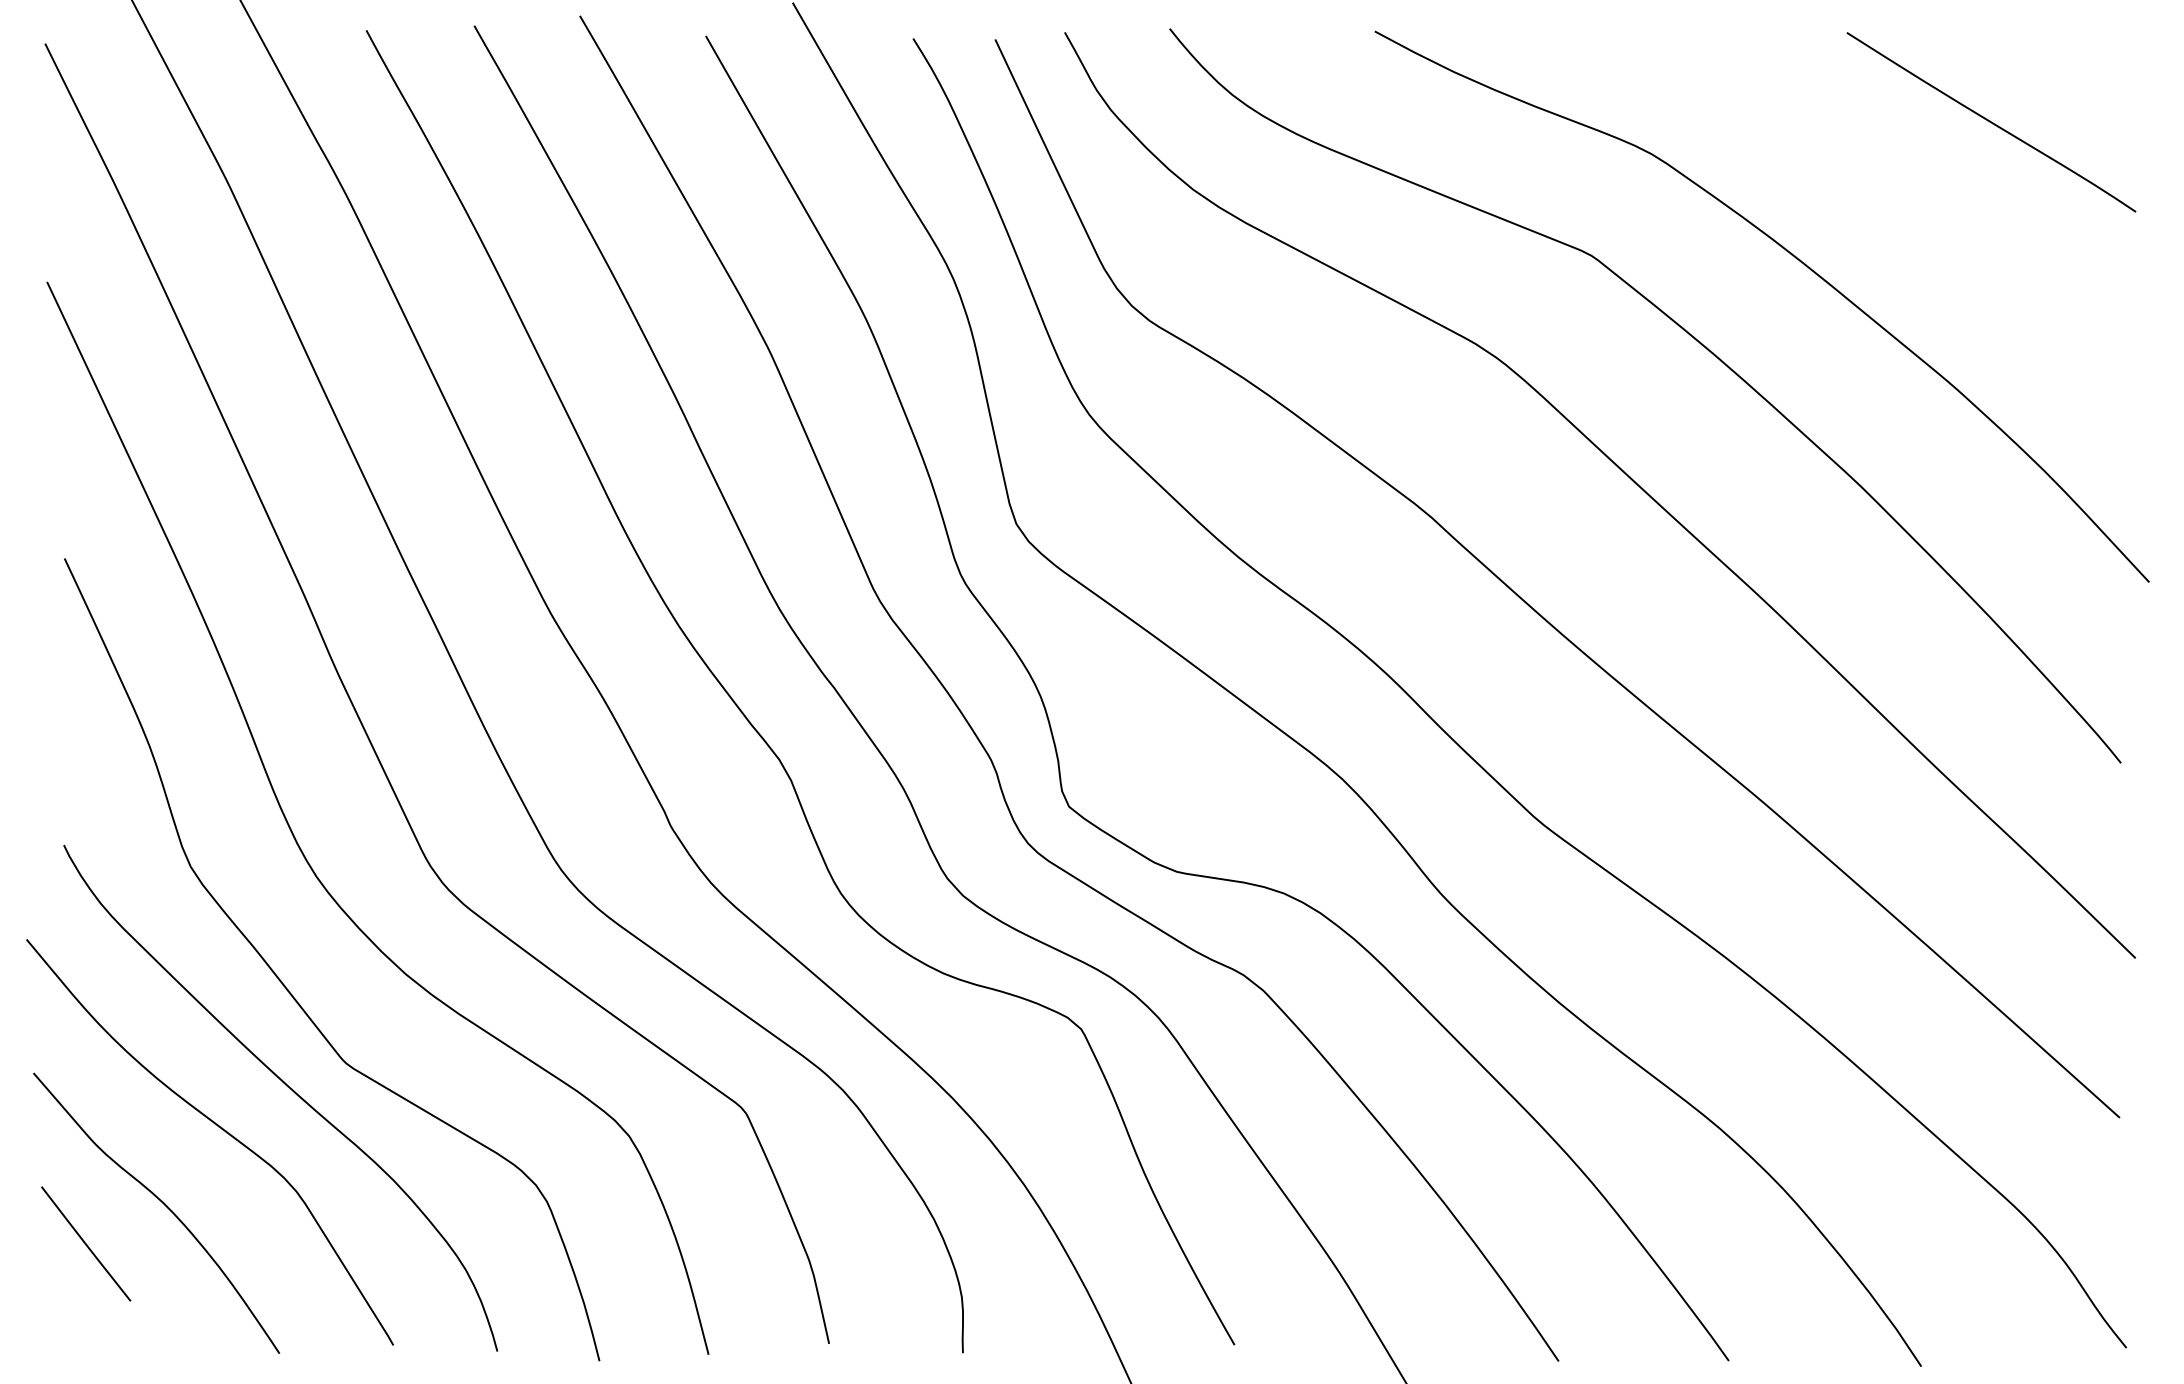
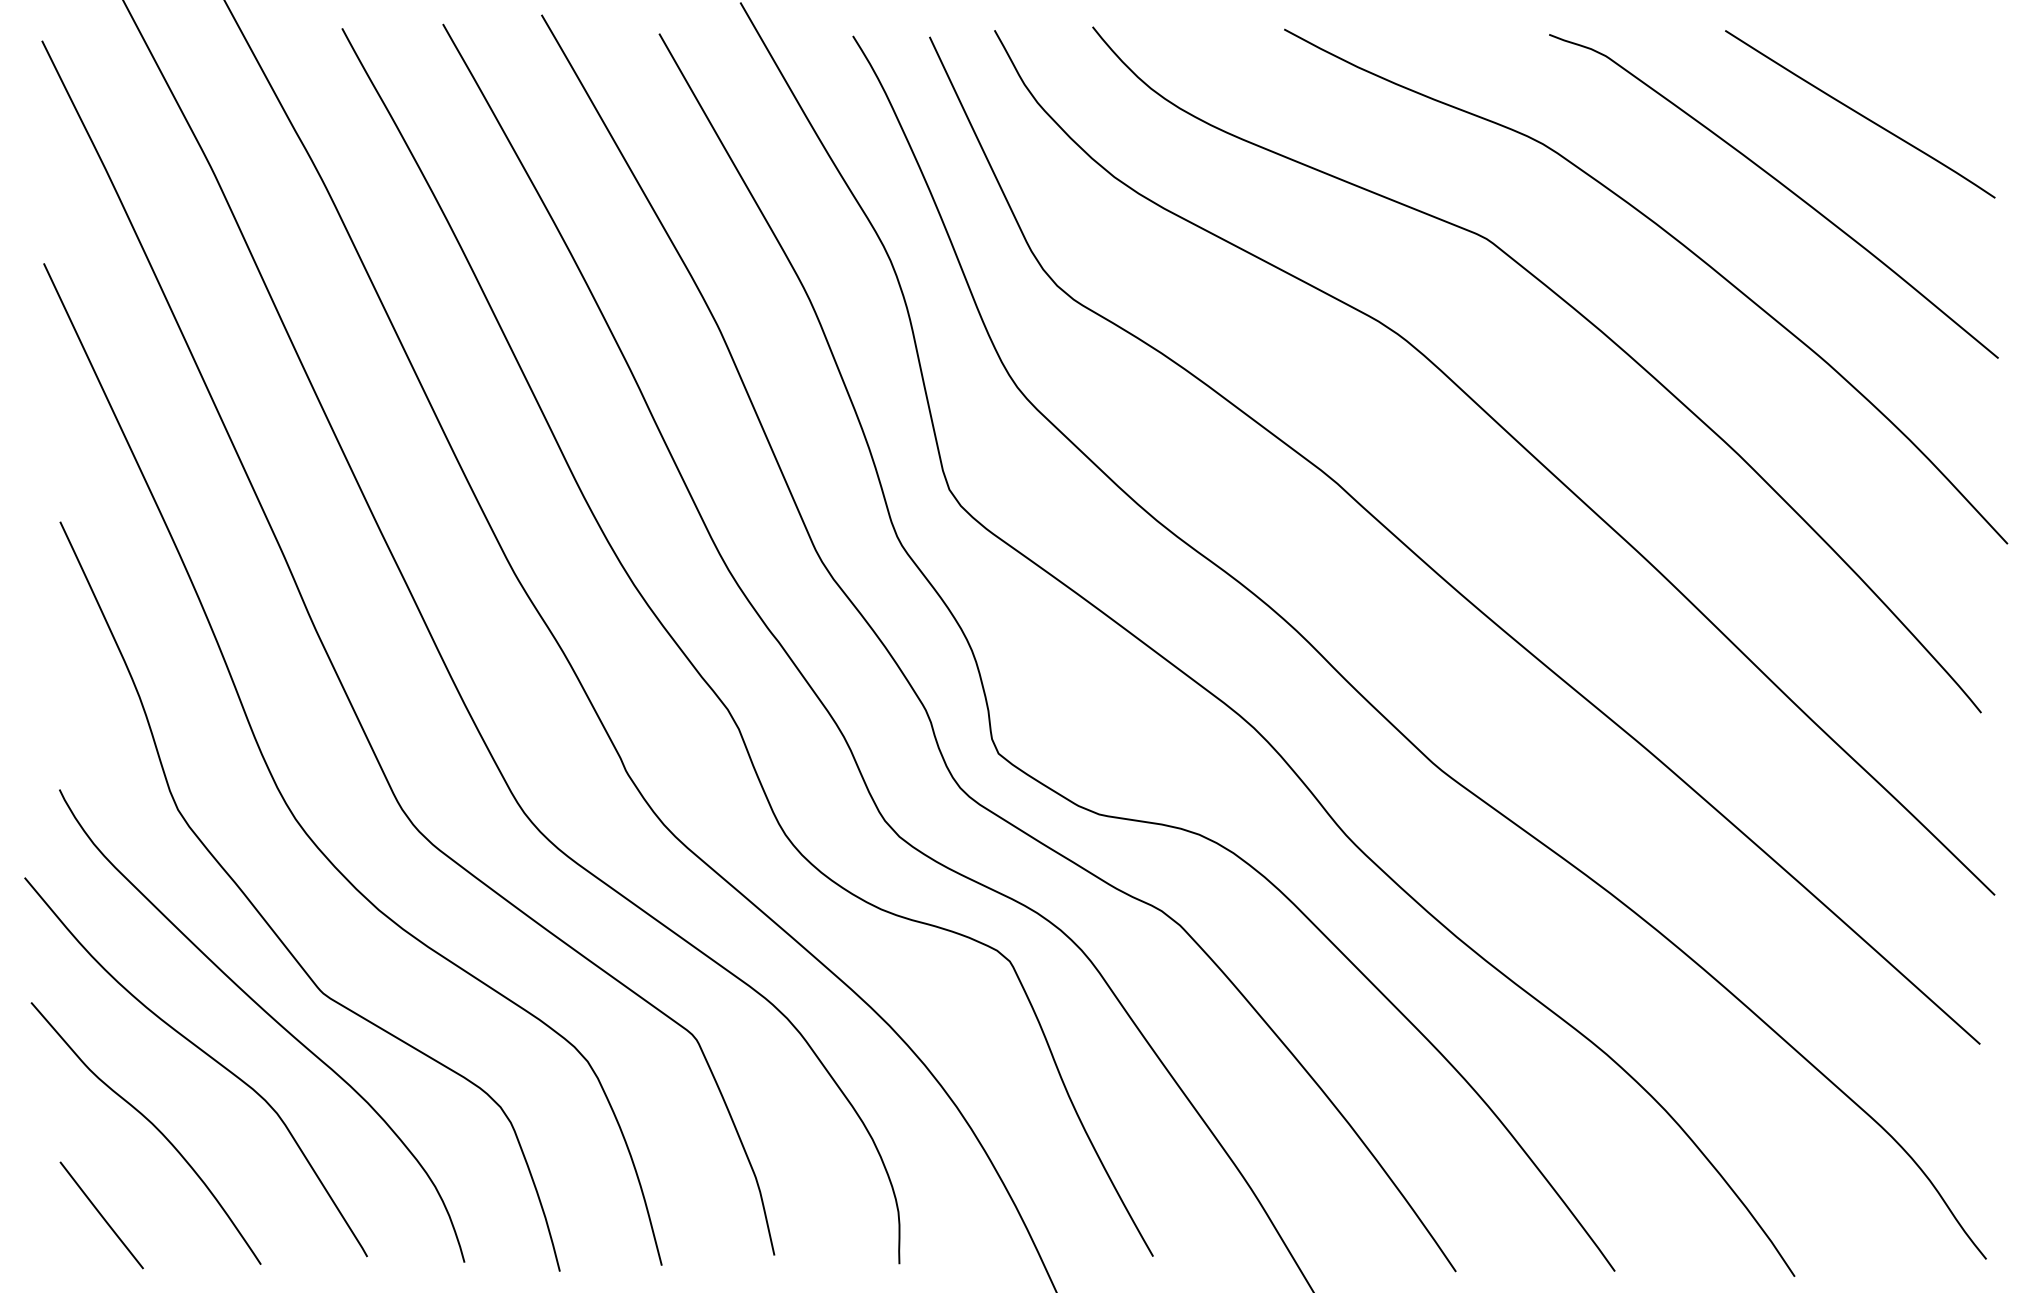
curve: (1907, 198) -> (1781, 185), added
line: (86, 1243) -> (102, 1214), moved

